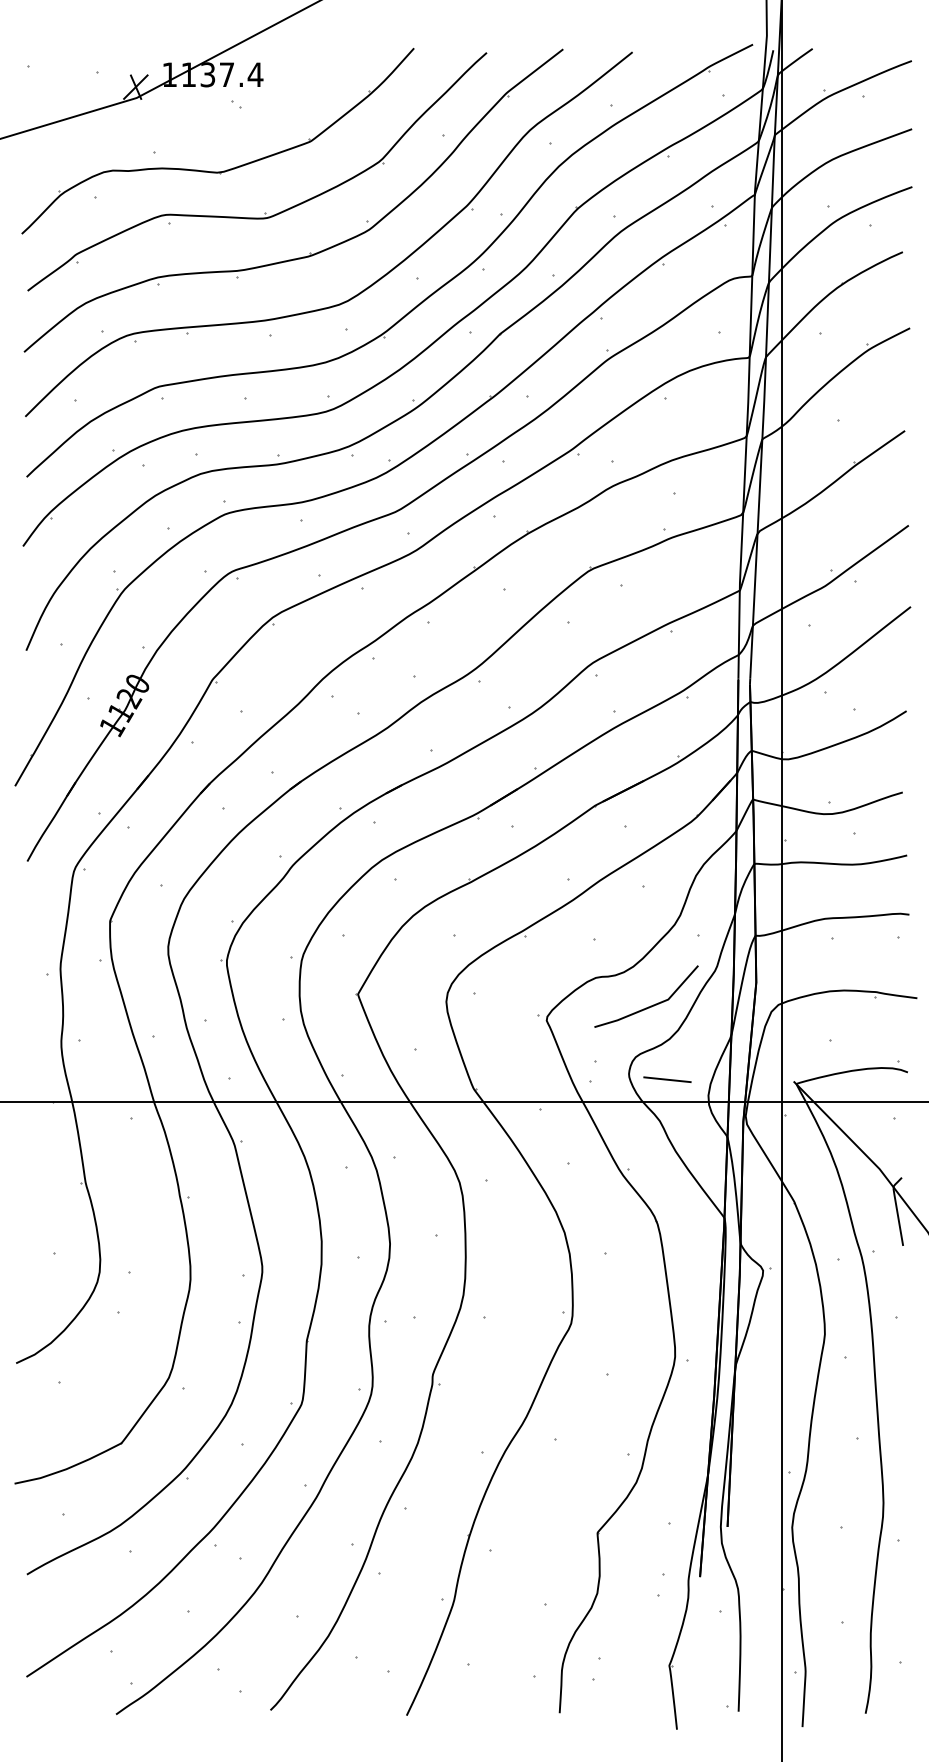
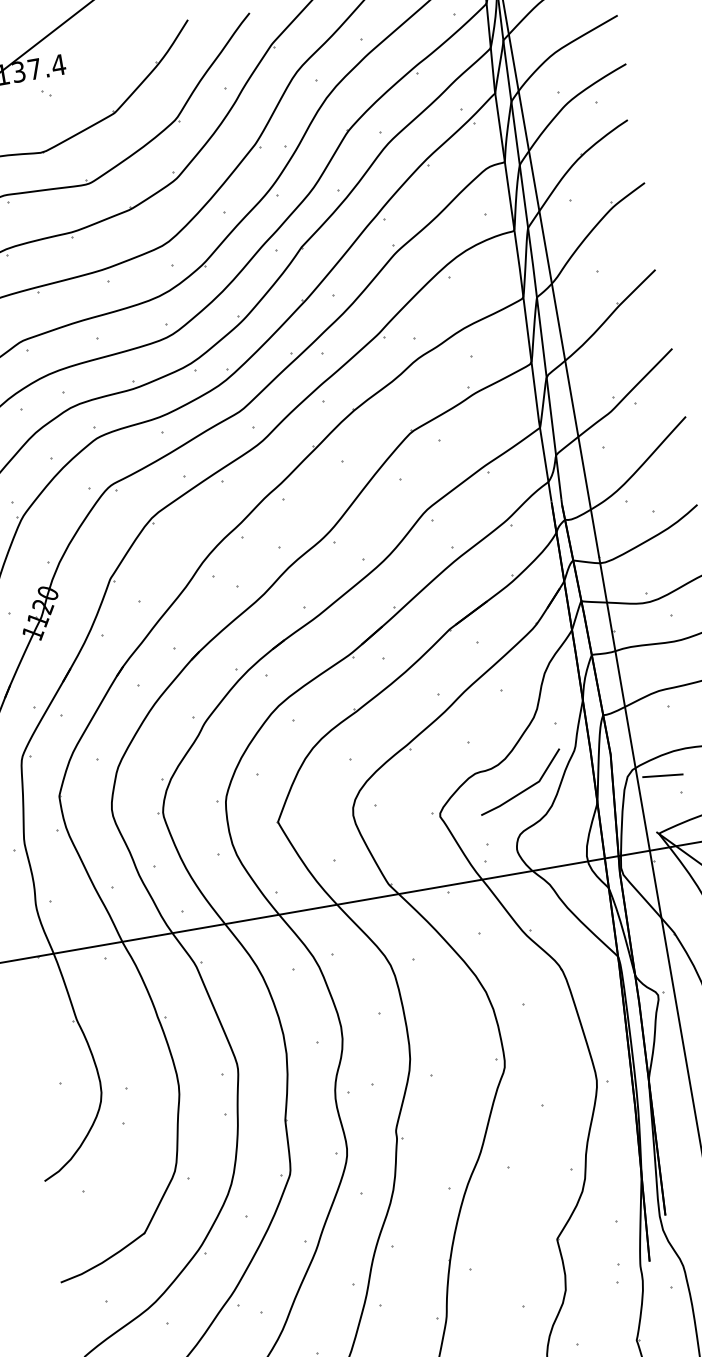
line: (667, 1079) -> (662, 775), moved

